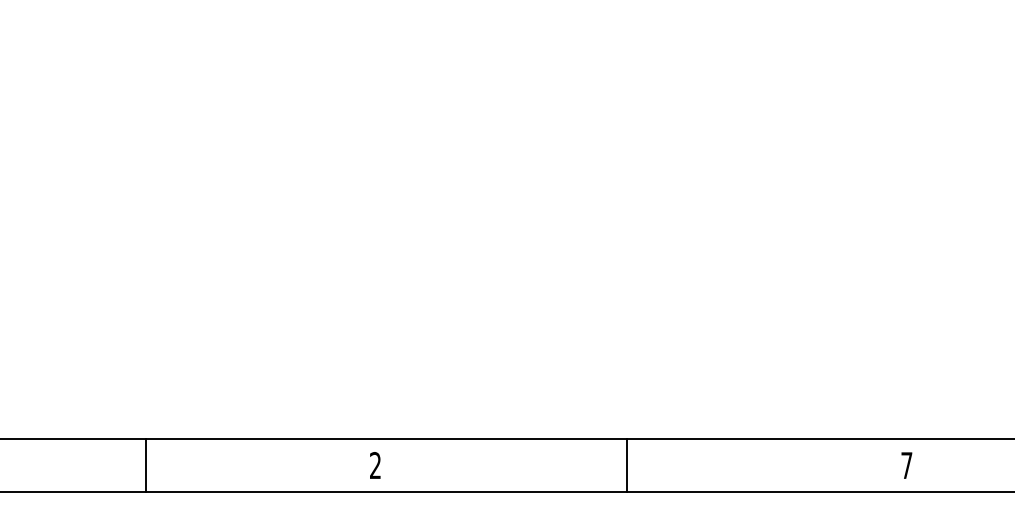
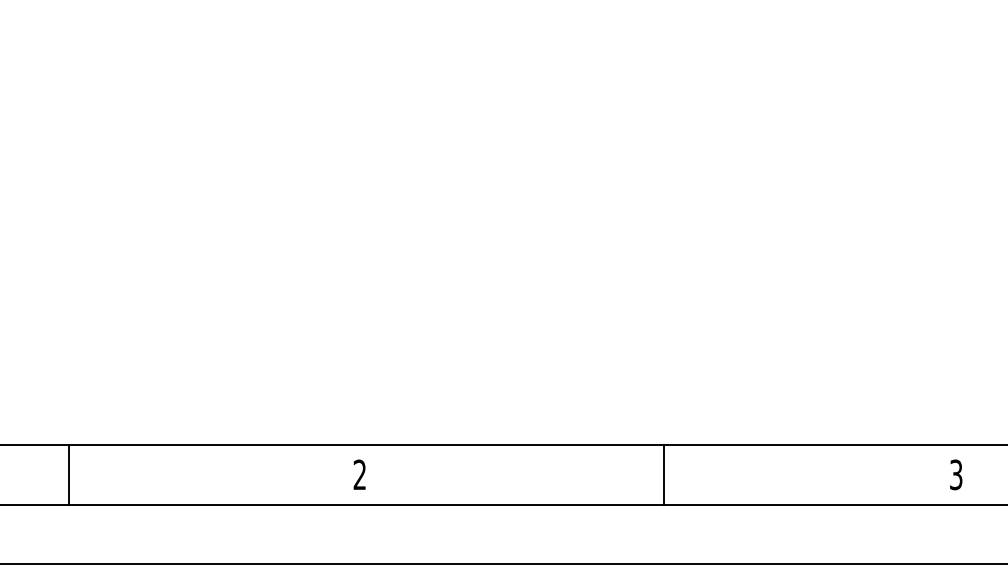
line: (146, 465) -> (69, 474), moved
line: (627, 465) -> (664, 474), moved
text: (906, 465) -> (955, 474), 7 -> 3

